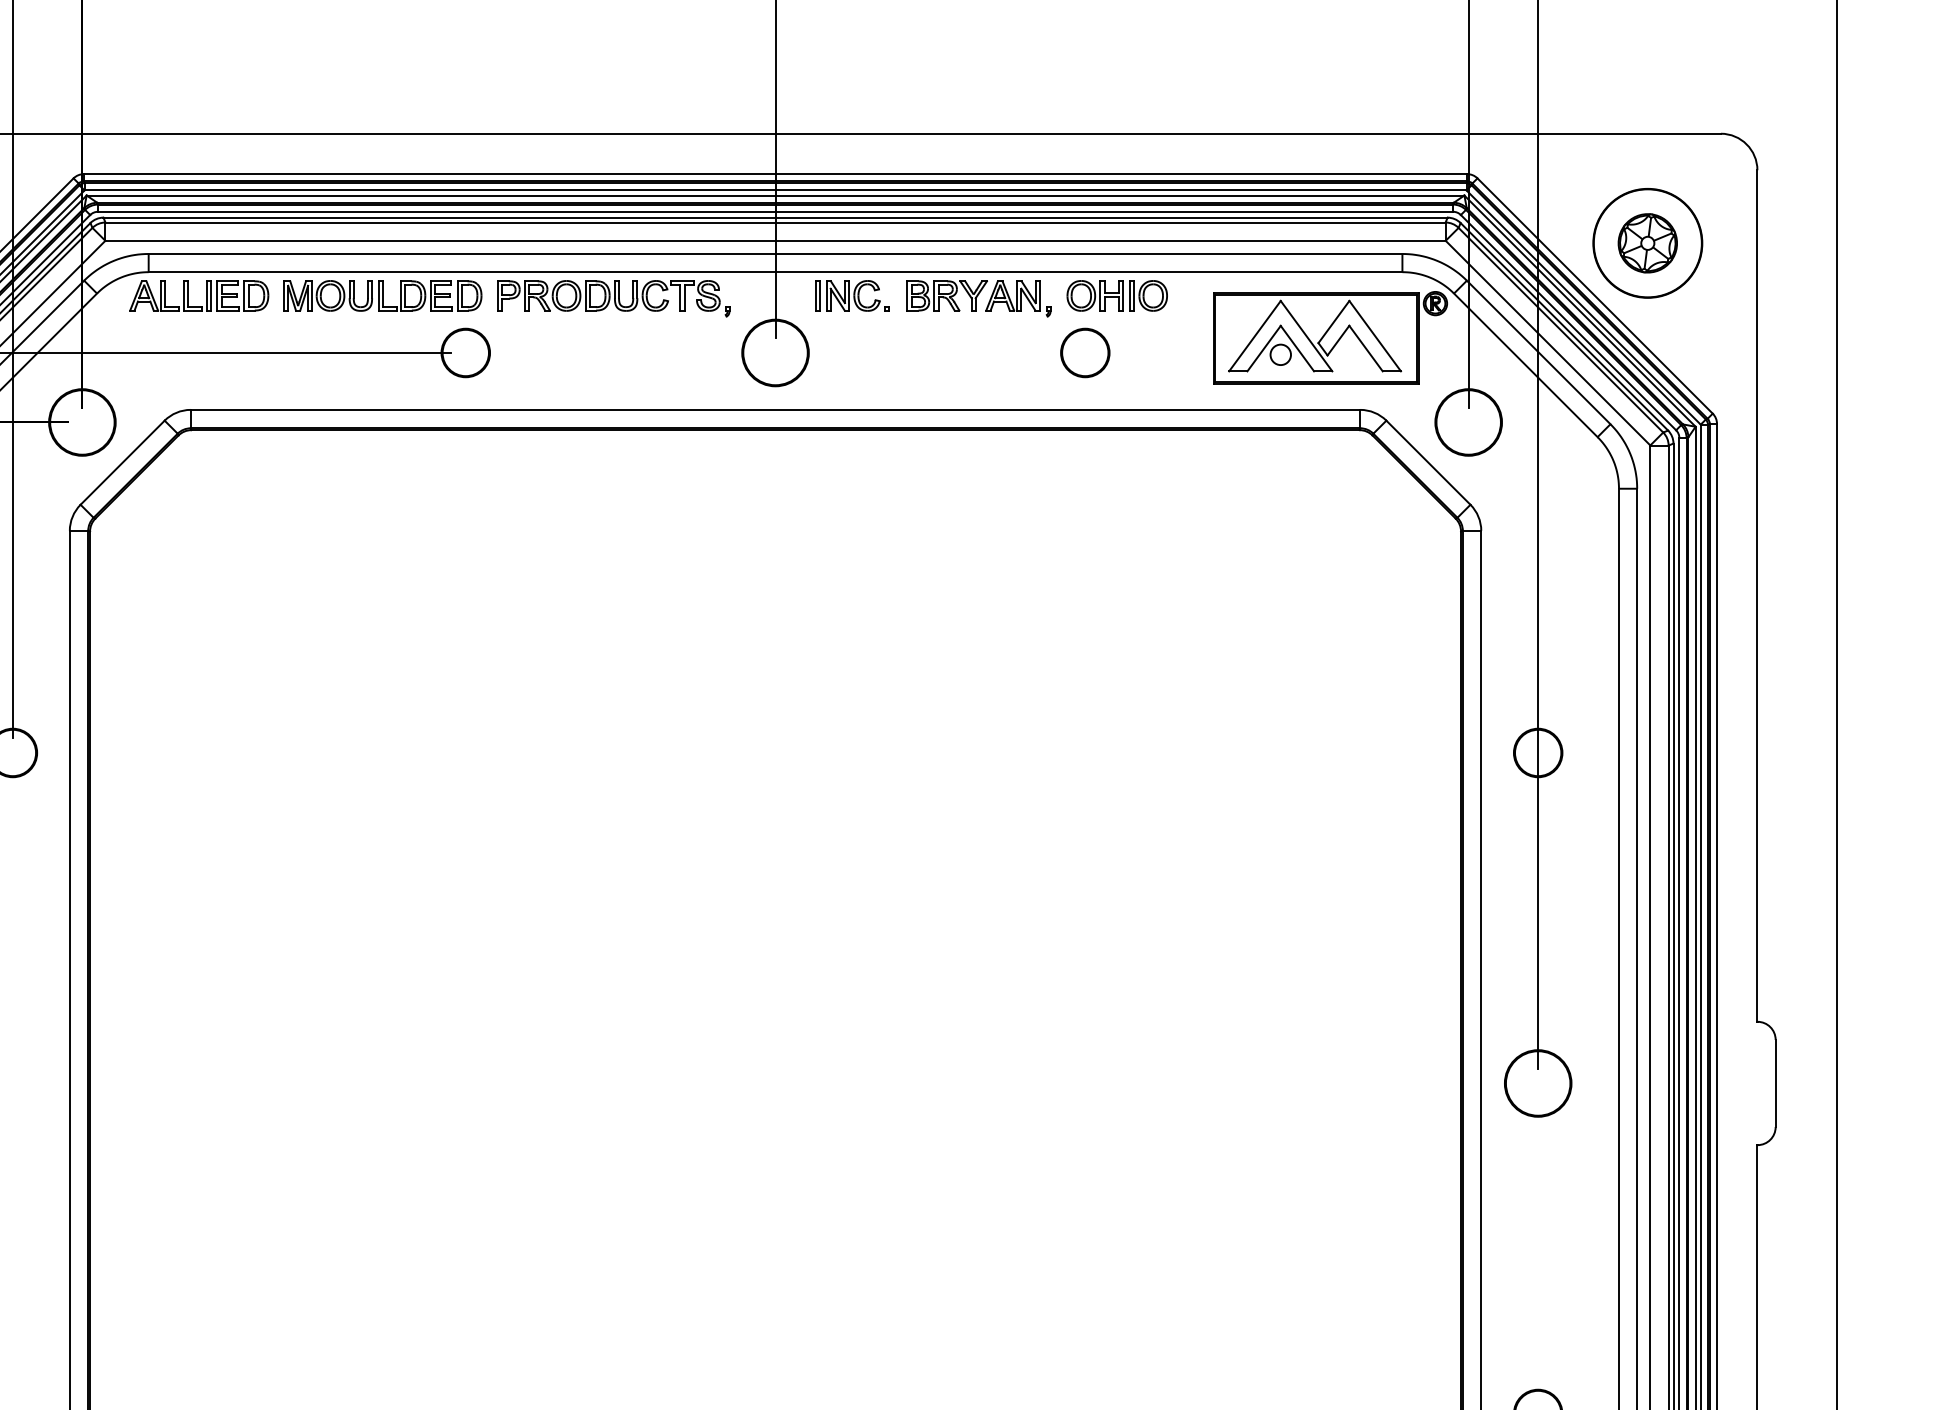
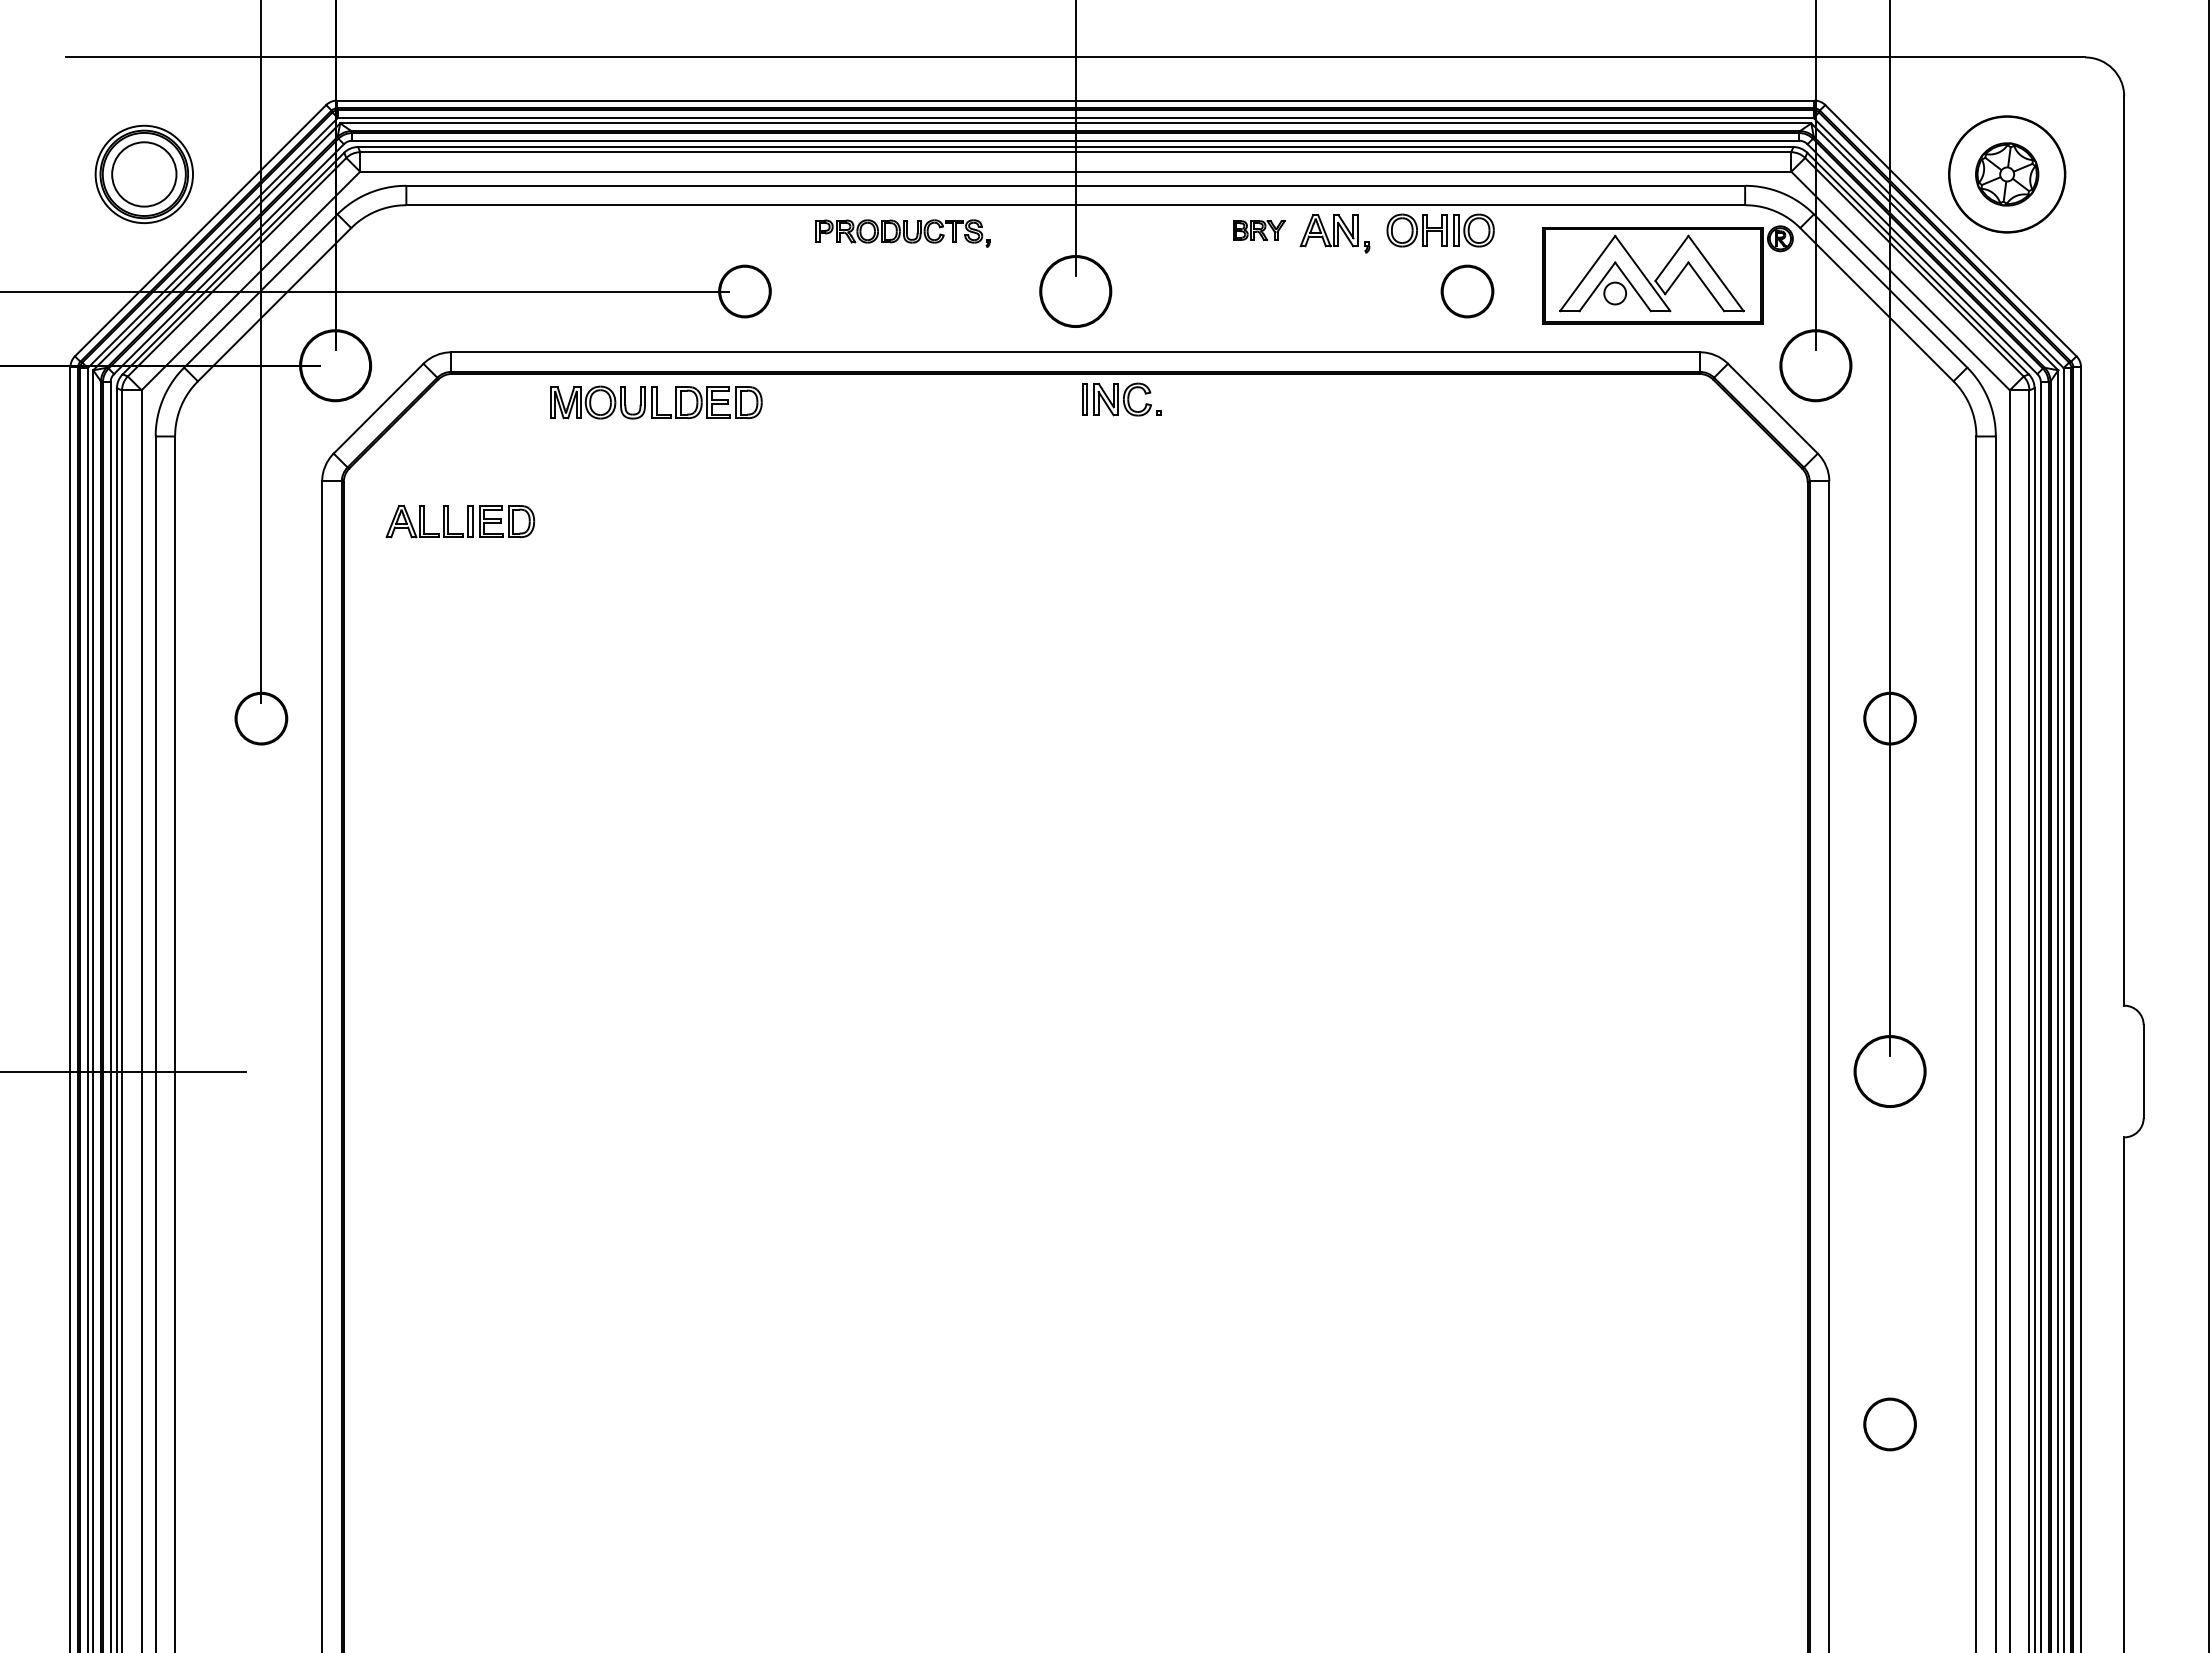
part: (205, 295) -> (467, 521), moved
part: (382, 295) -> (656, 402), moved
part: (852, 295) -> (1121, 399), moved
part: (947, 295) -> (1259, 230), size x0.6
part: (613, 298) -> (902, 233), size x0.7
part: (1085, 352) -> (1467, 291), moved

